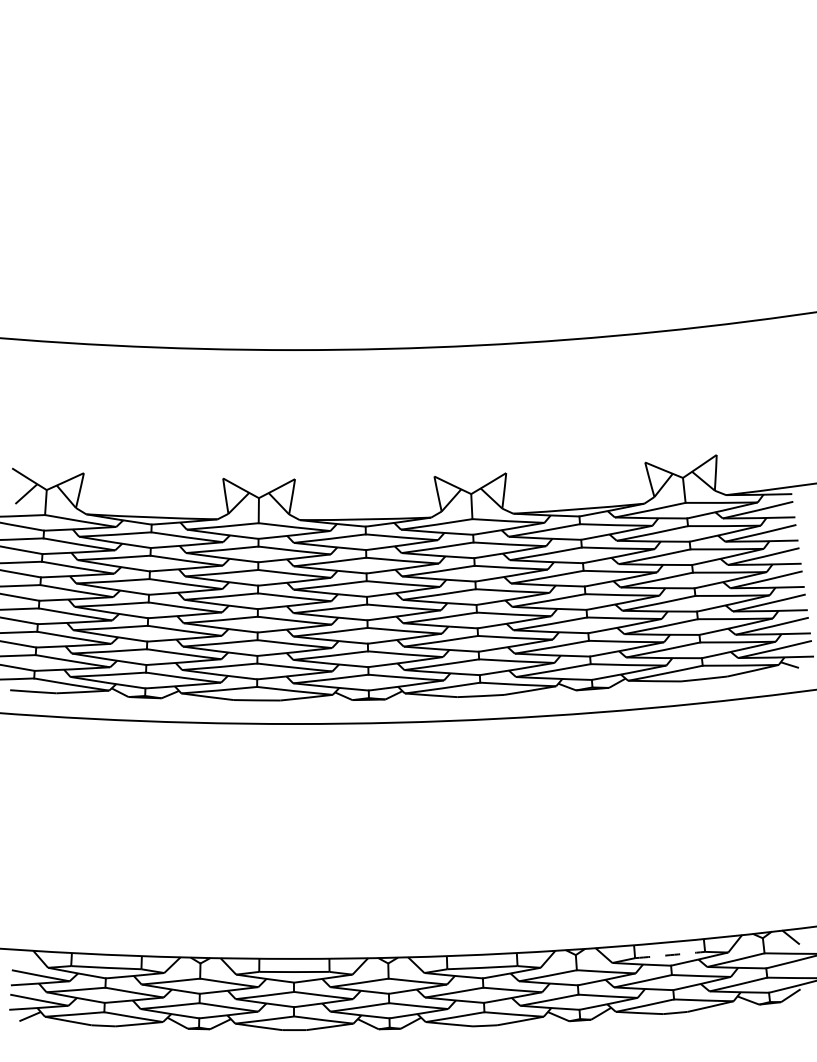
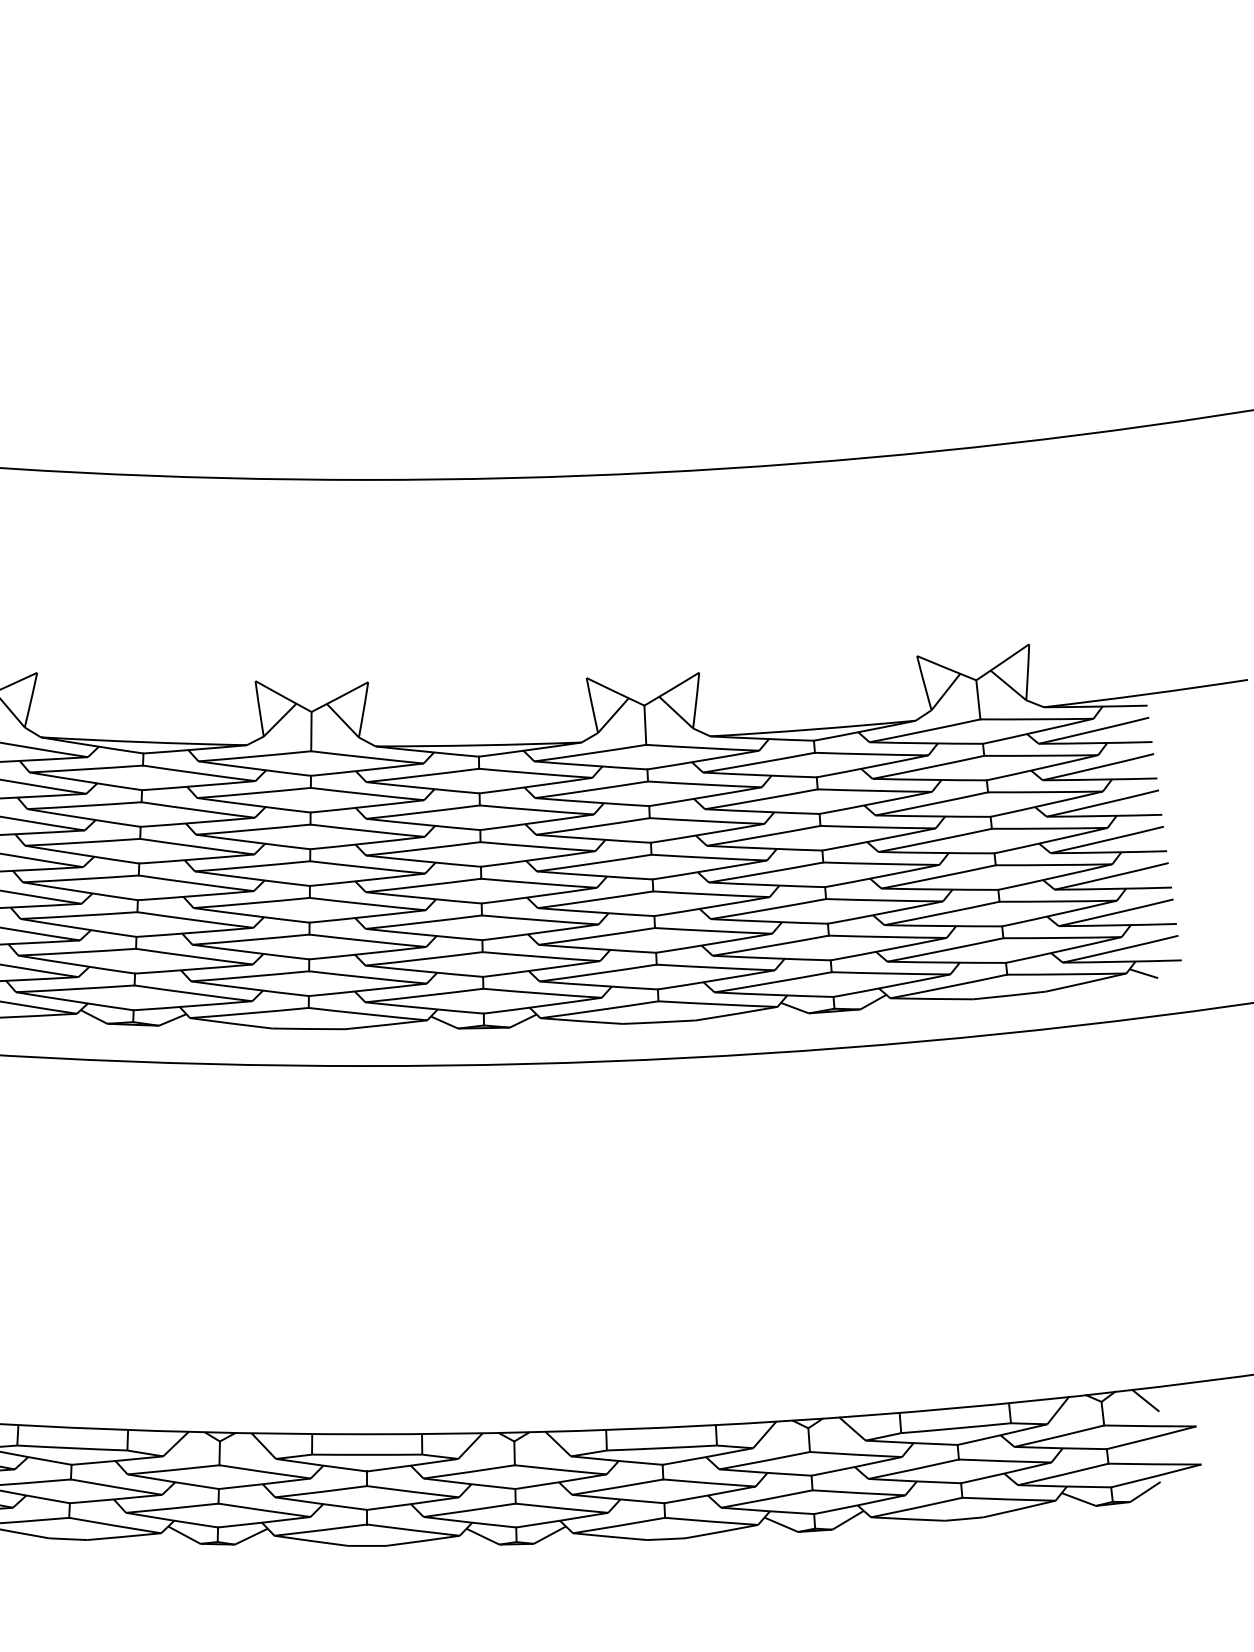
arc: (670, 955) -> (956, 1428), dashed -> solid

